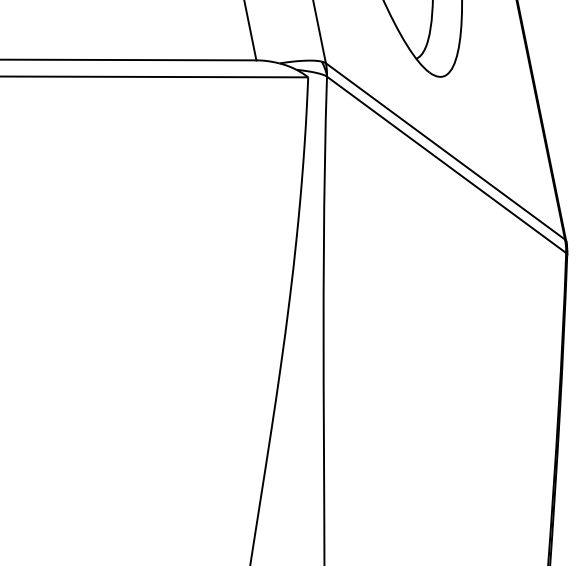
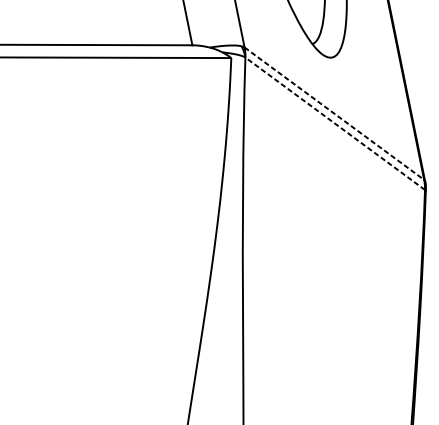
line: (445, 151) -> (334, 113), solid -> dashed
line: (446, 164) -> (335, 123), solid -> dashed

